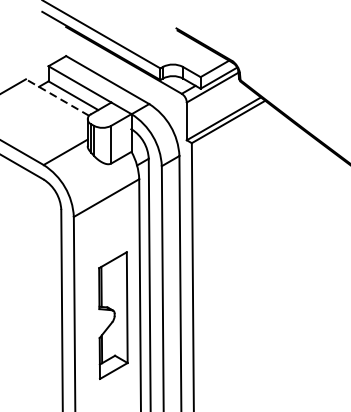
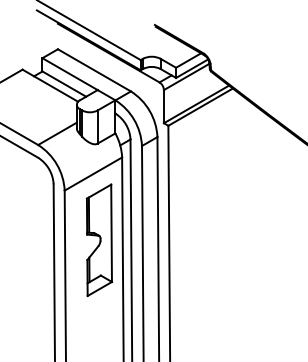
line: (56, 97) -> (49, 85), dashed -> solid
part: (112, 314) -> (98, 239), moved

